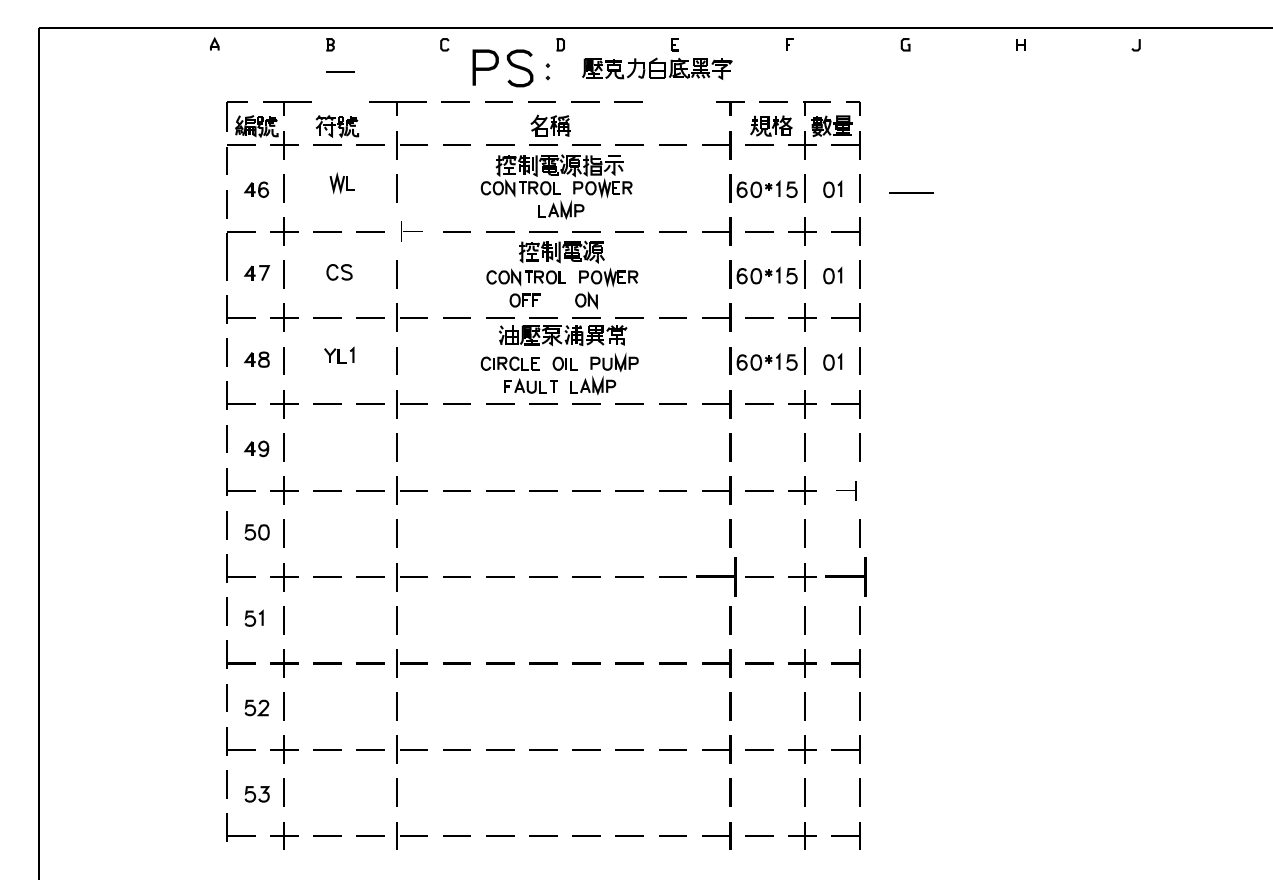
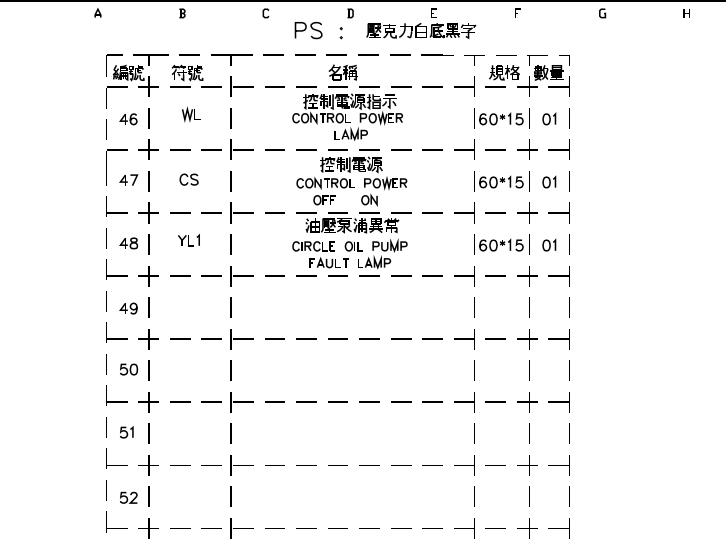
part: (503, 67) -> (308, 30), size x0.62
line: (340, 71) -> (189, 54), moved
line: (911, 192) -> (437, 54), moved
part: (411, 231) -> (241, 149), size x1.43
part: (845, 490) -> (558, 338), size x1.43
part: (716, 577) -> (464, 402), size x0.71
part: (845, 577) -> (558, 402), size x0.71

